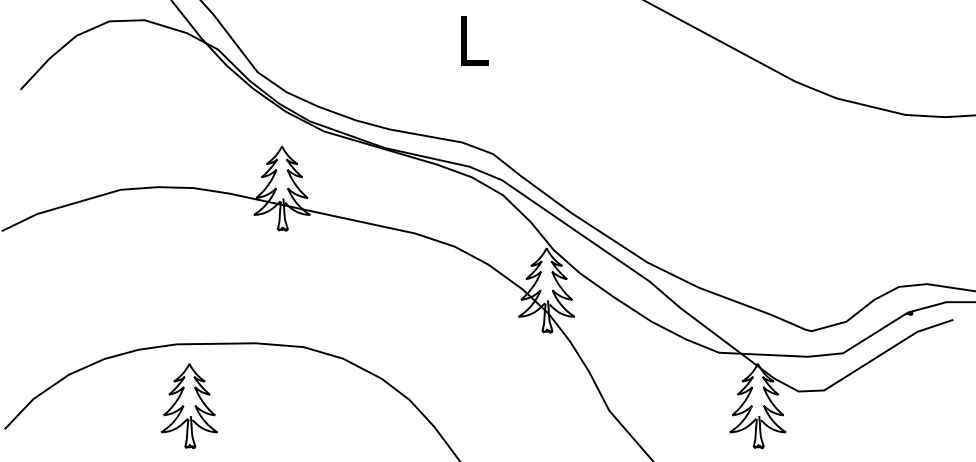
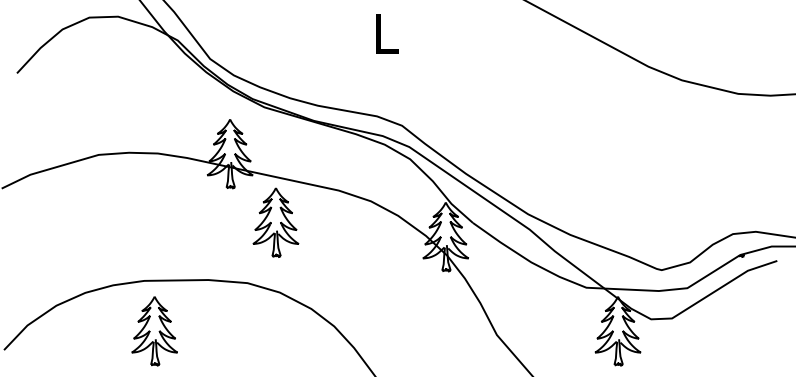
part: (337, 272) -> (275, 222), added

